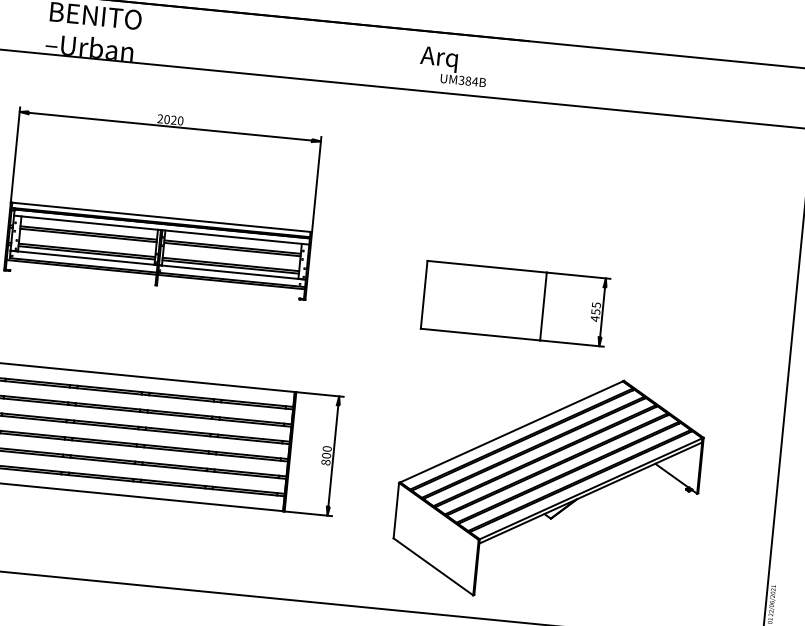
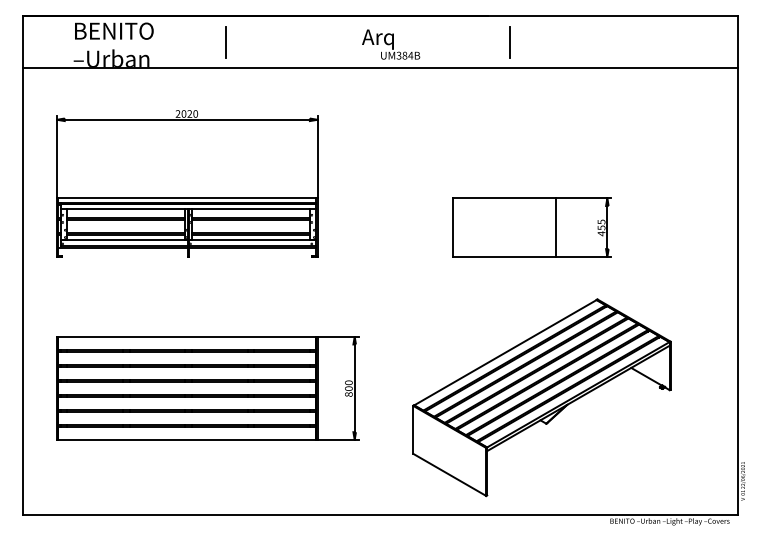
line: (223, 40) -> (225, 41), added
text: (454, 66) -> (391, 44), moved
line: (551, 72) -> (509, 41), added
part: (514, 303) -> (531, 227), moved

